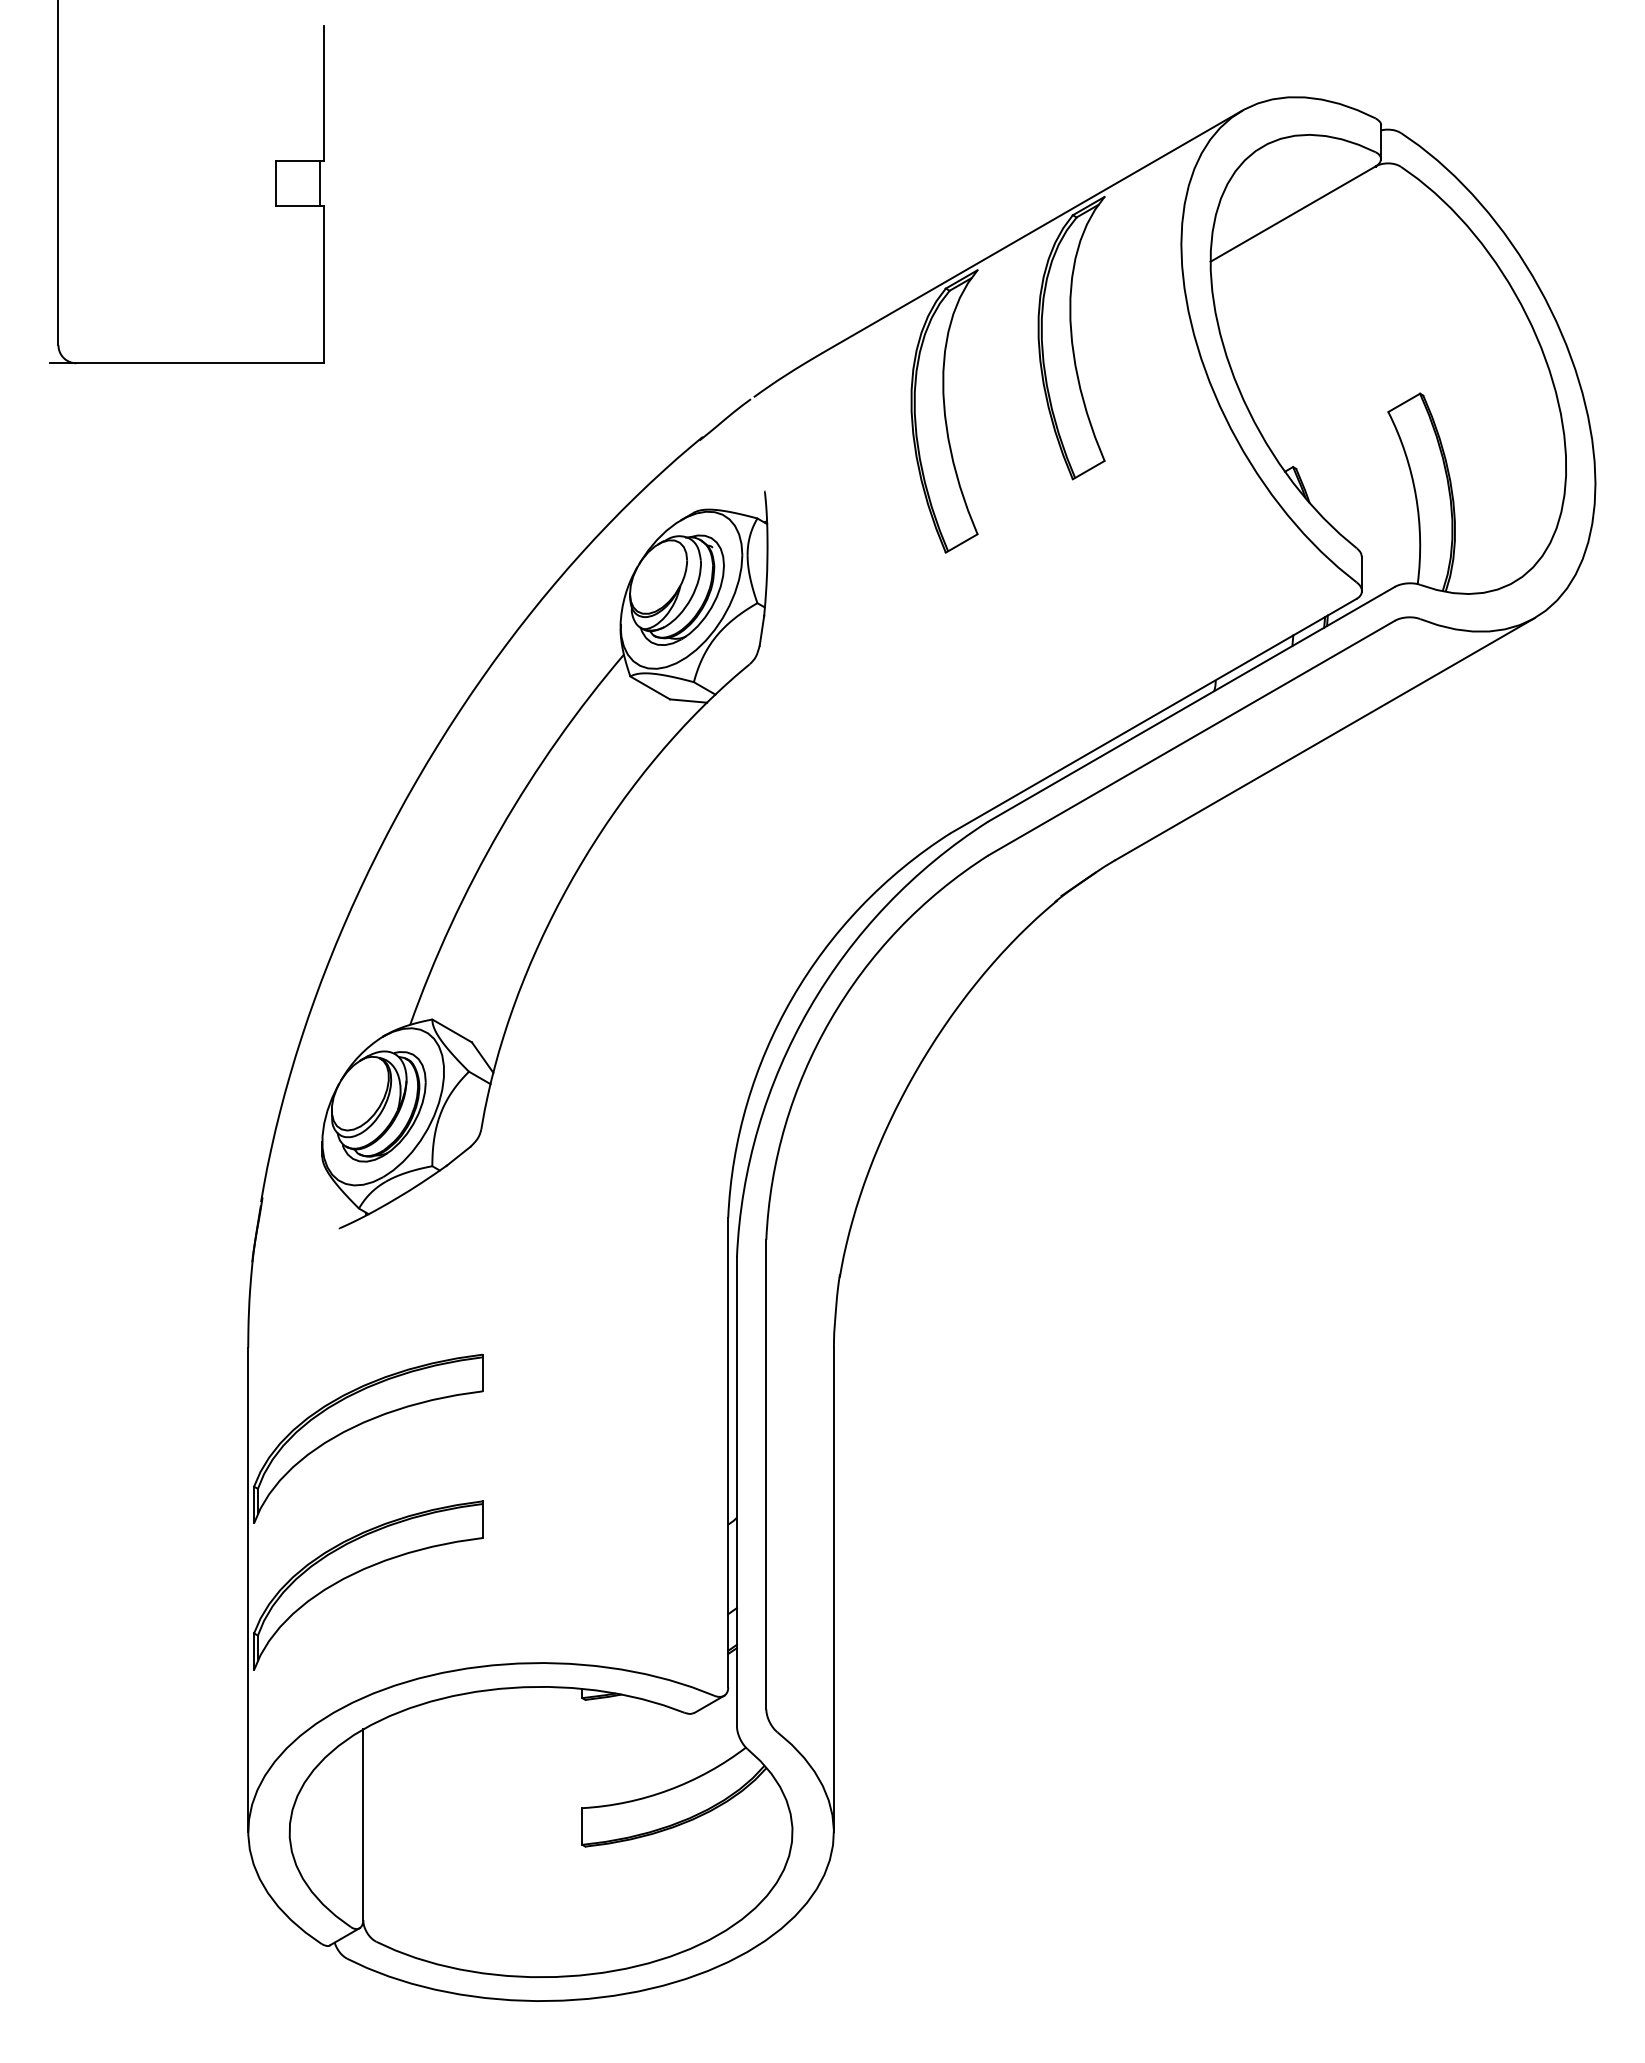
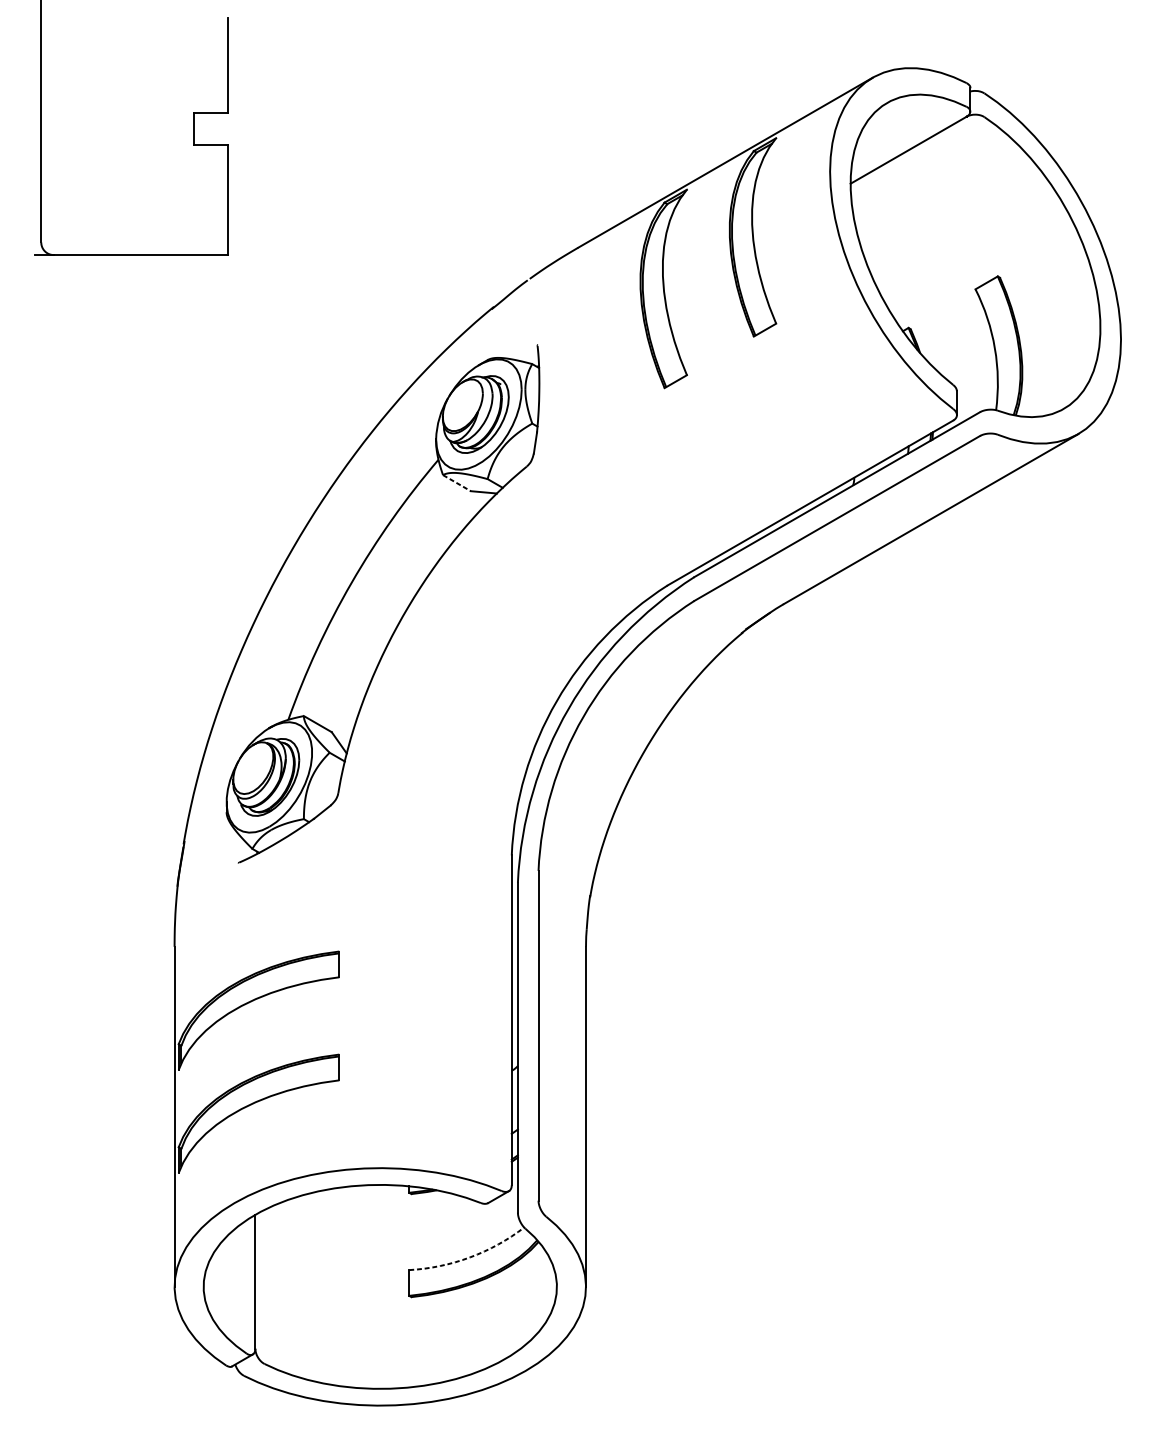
line: (319, 183) -> (224, 128), removed
line: (650, 687) -> (457, 482), solid -> dashed
arc: (668, 1790) -> (469, 1257), solid -> dashed

